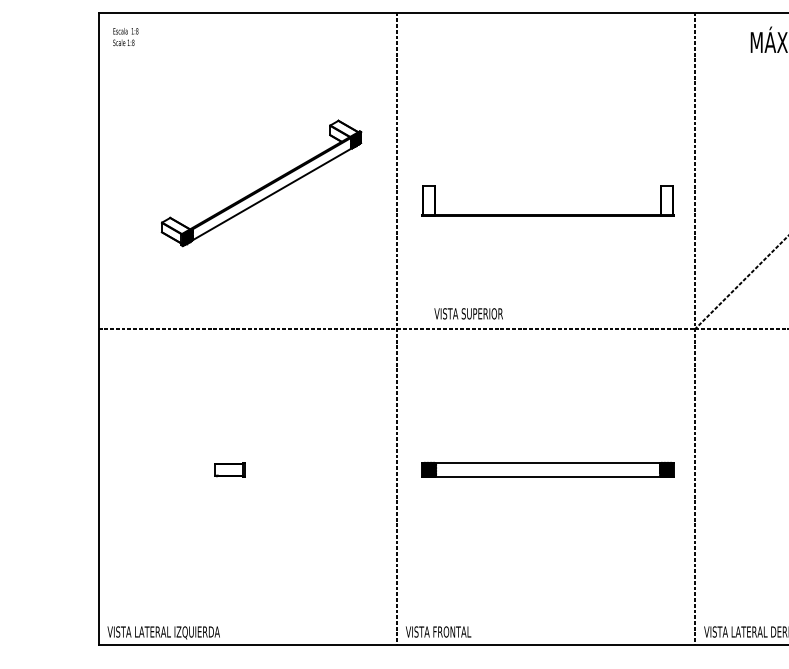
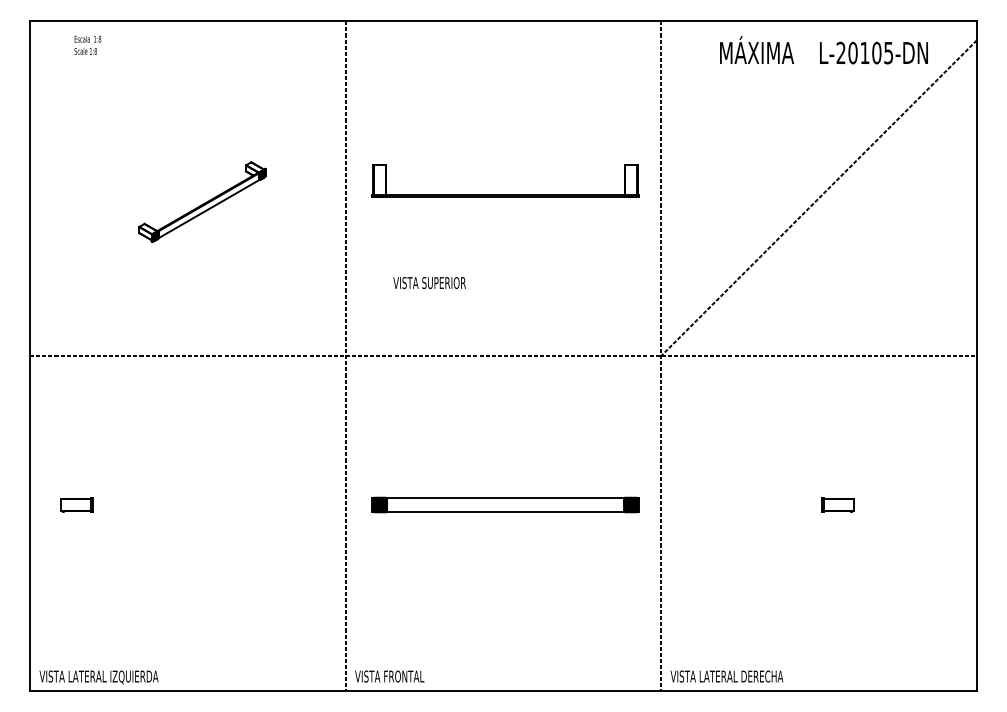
text: (125, 36) -> (87, 44), moved
part: (261, 182) -> (202, 201), size x0.6
part: (548, 214) -> (505, 194), moved
text: (468, 314) -> (429, 283), moved
part: (229, 469) -> (76, 504), moved

